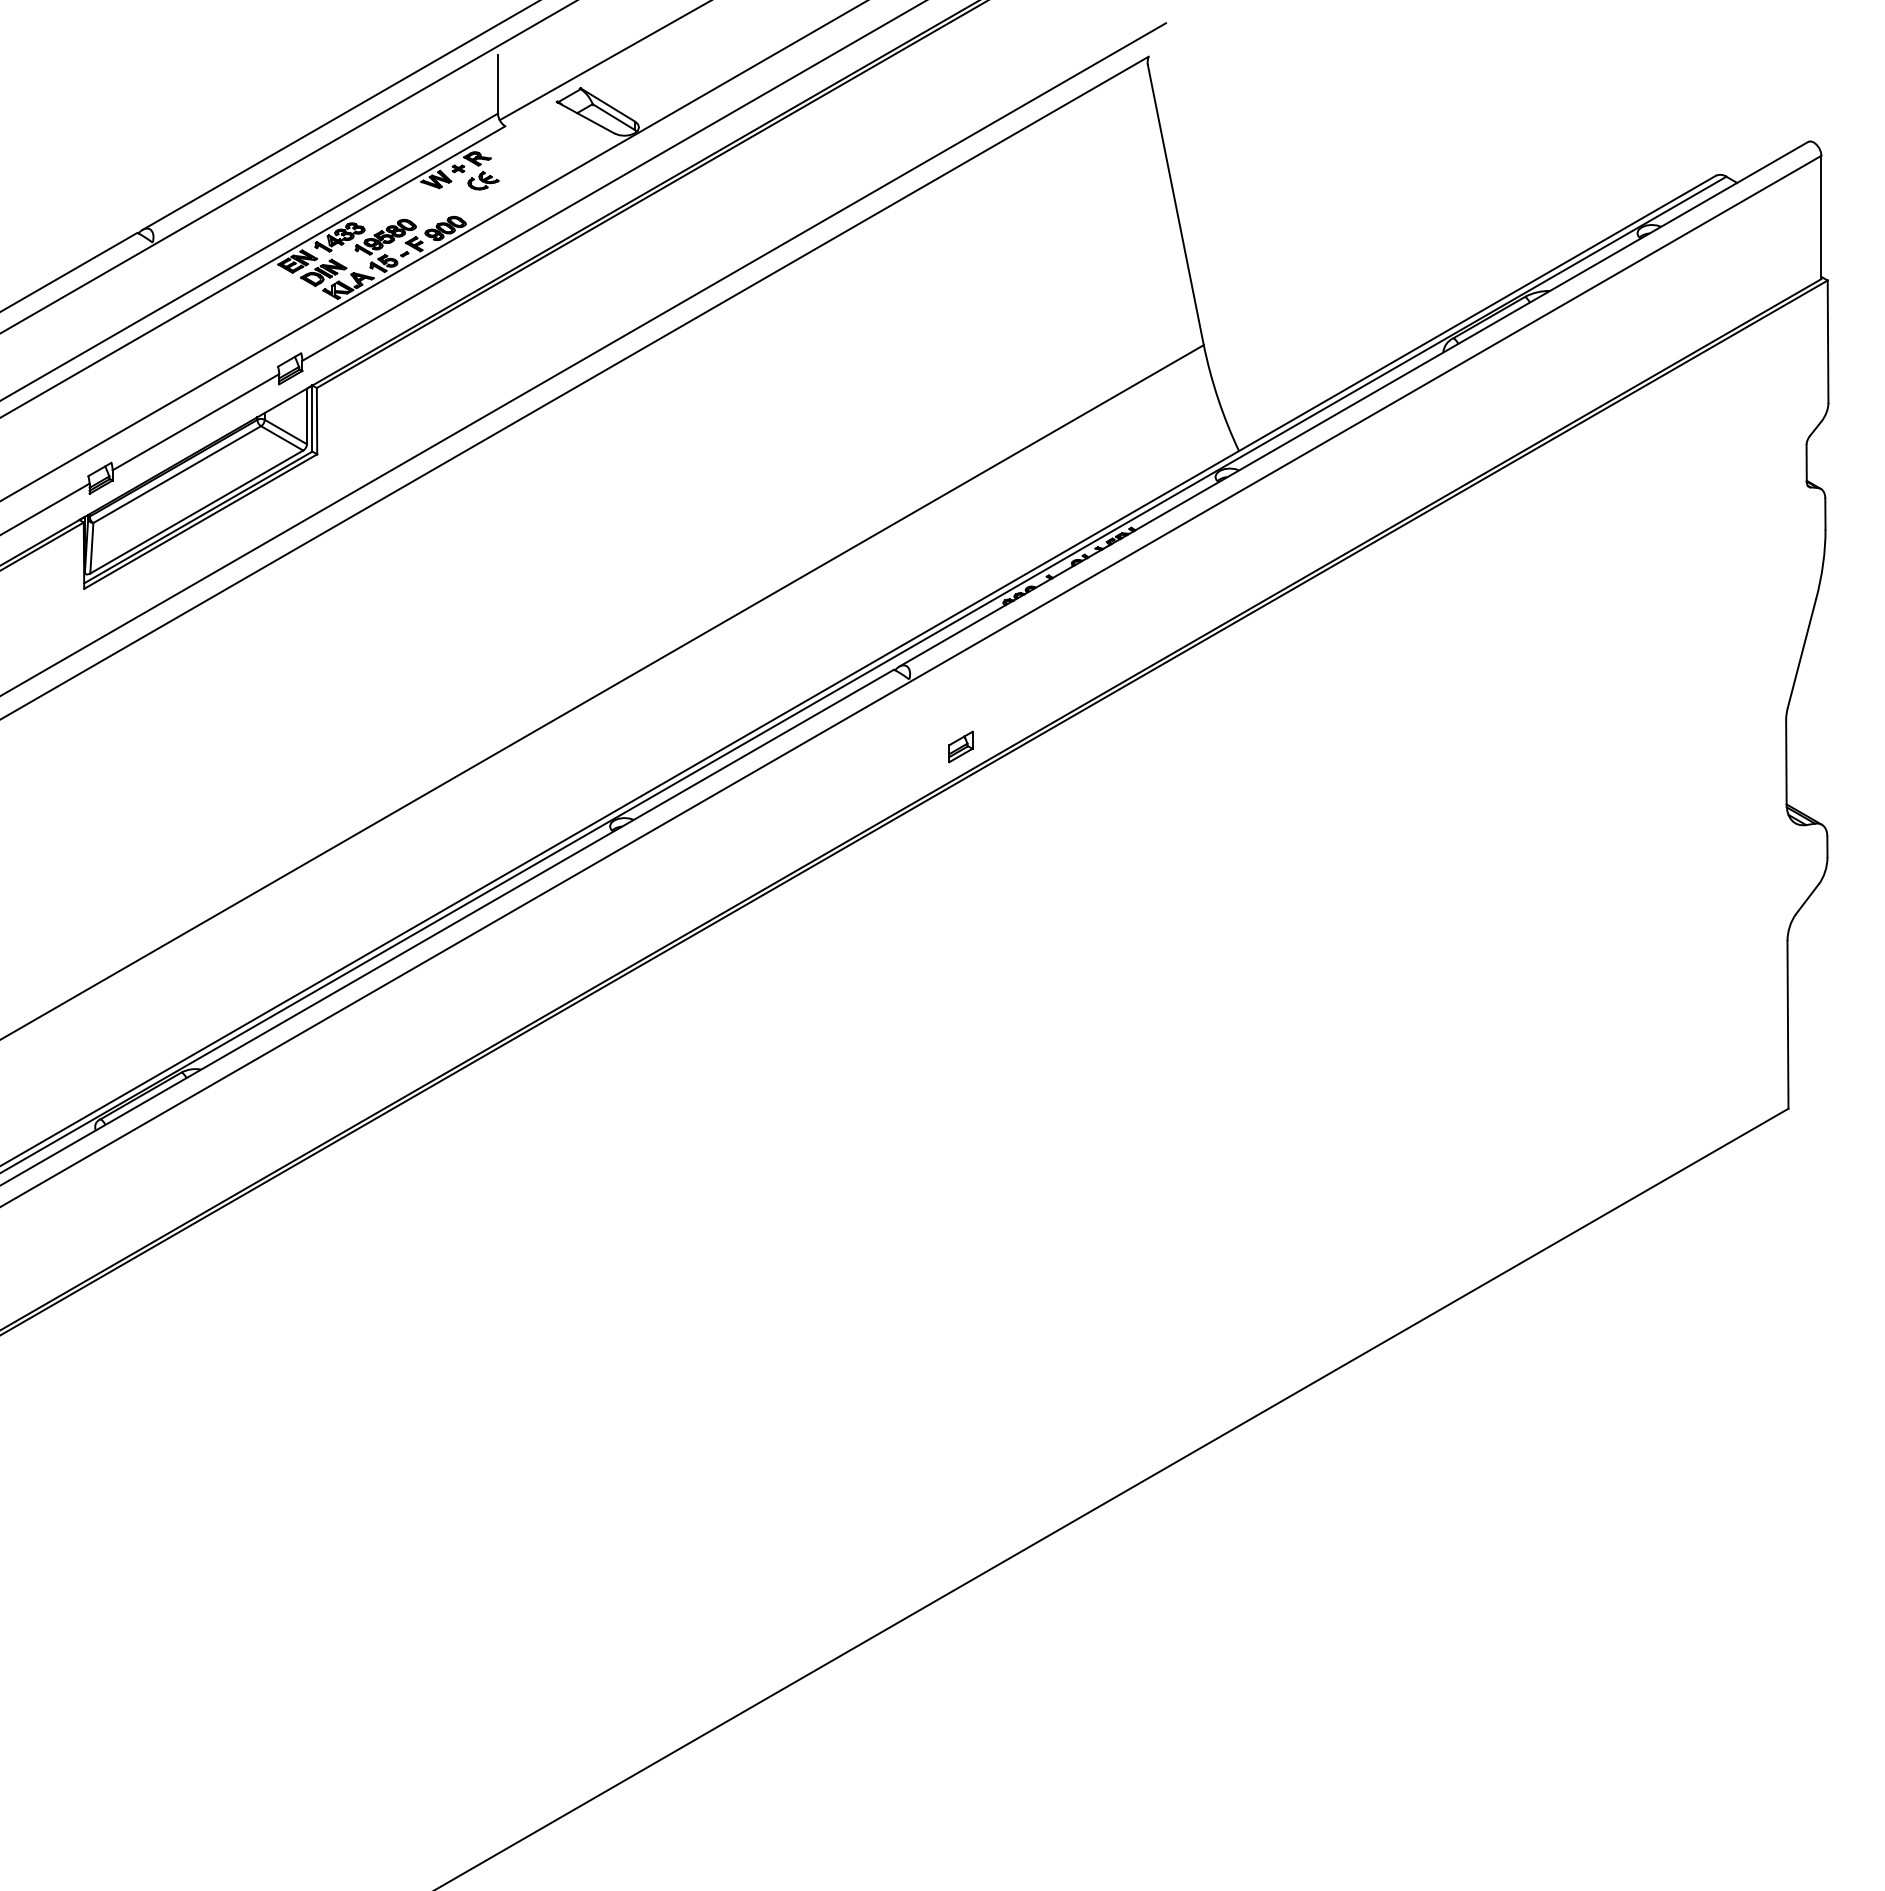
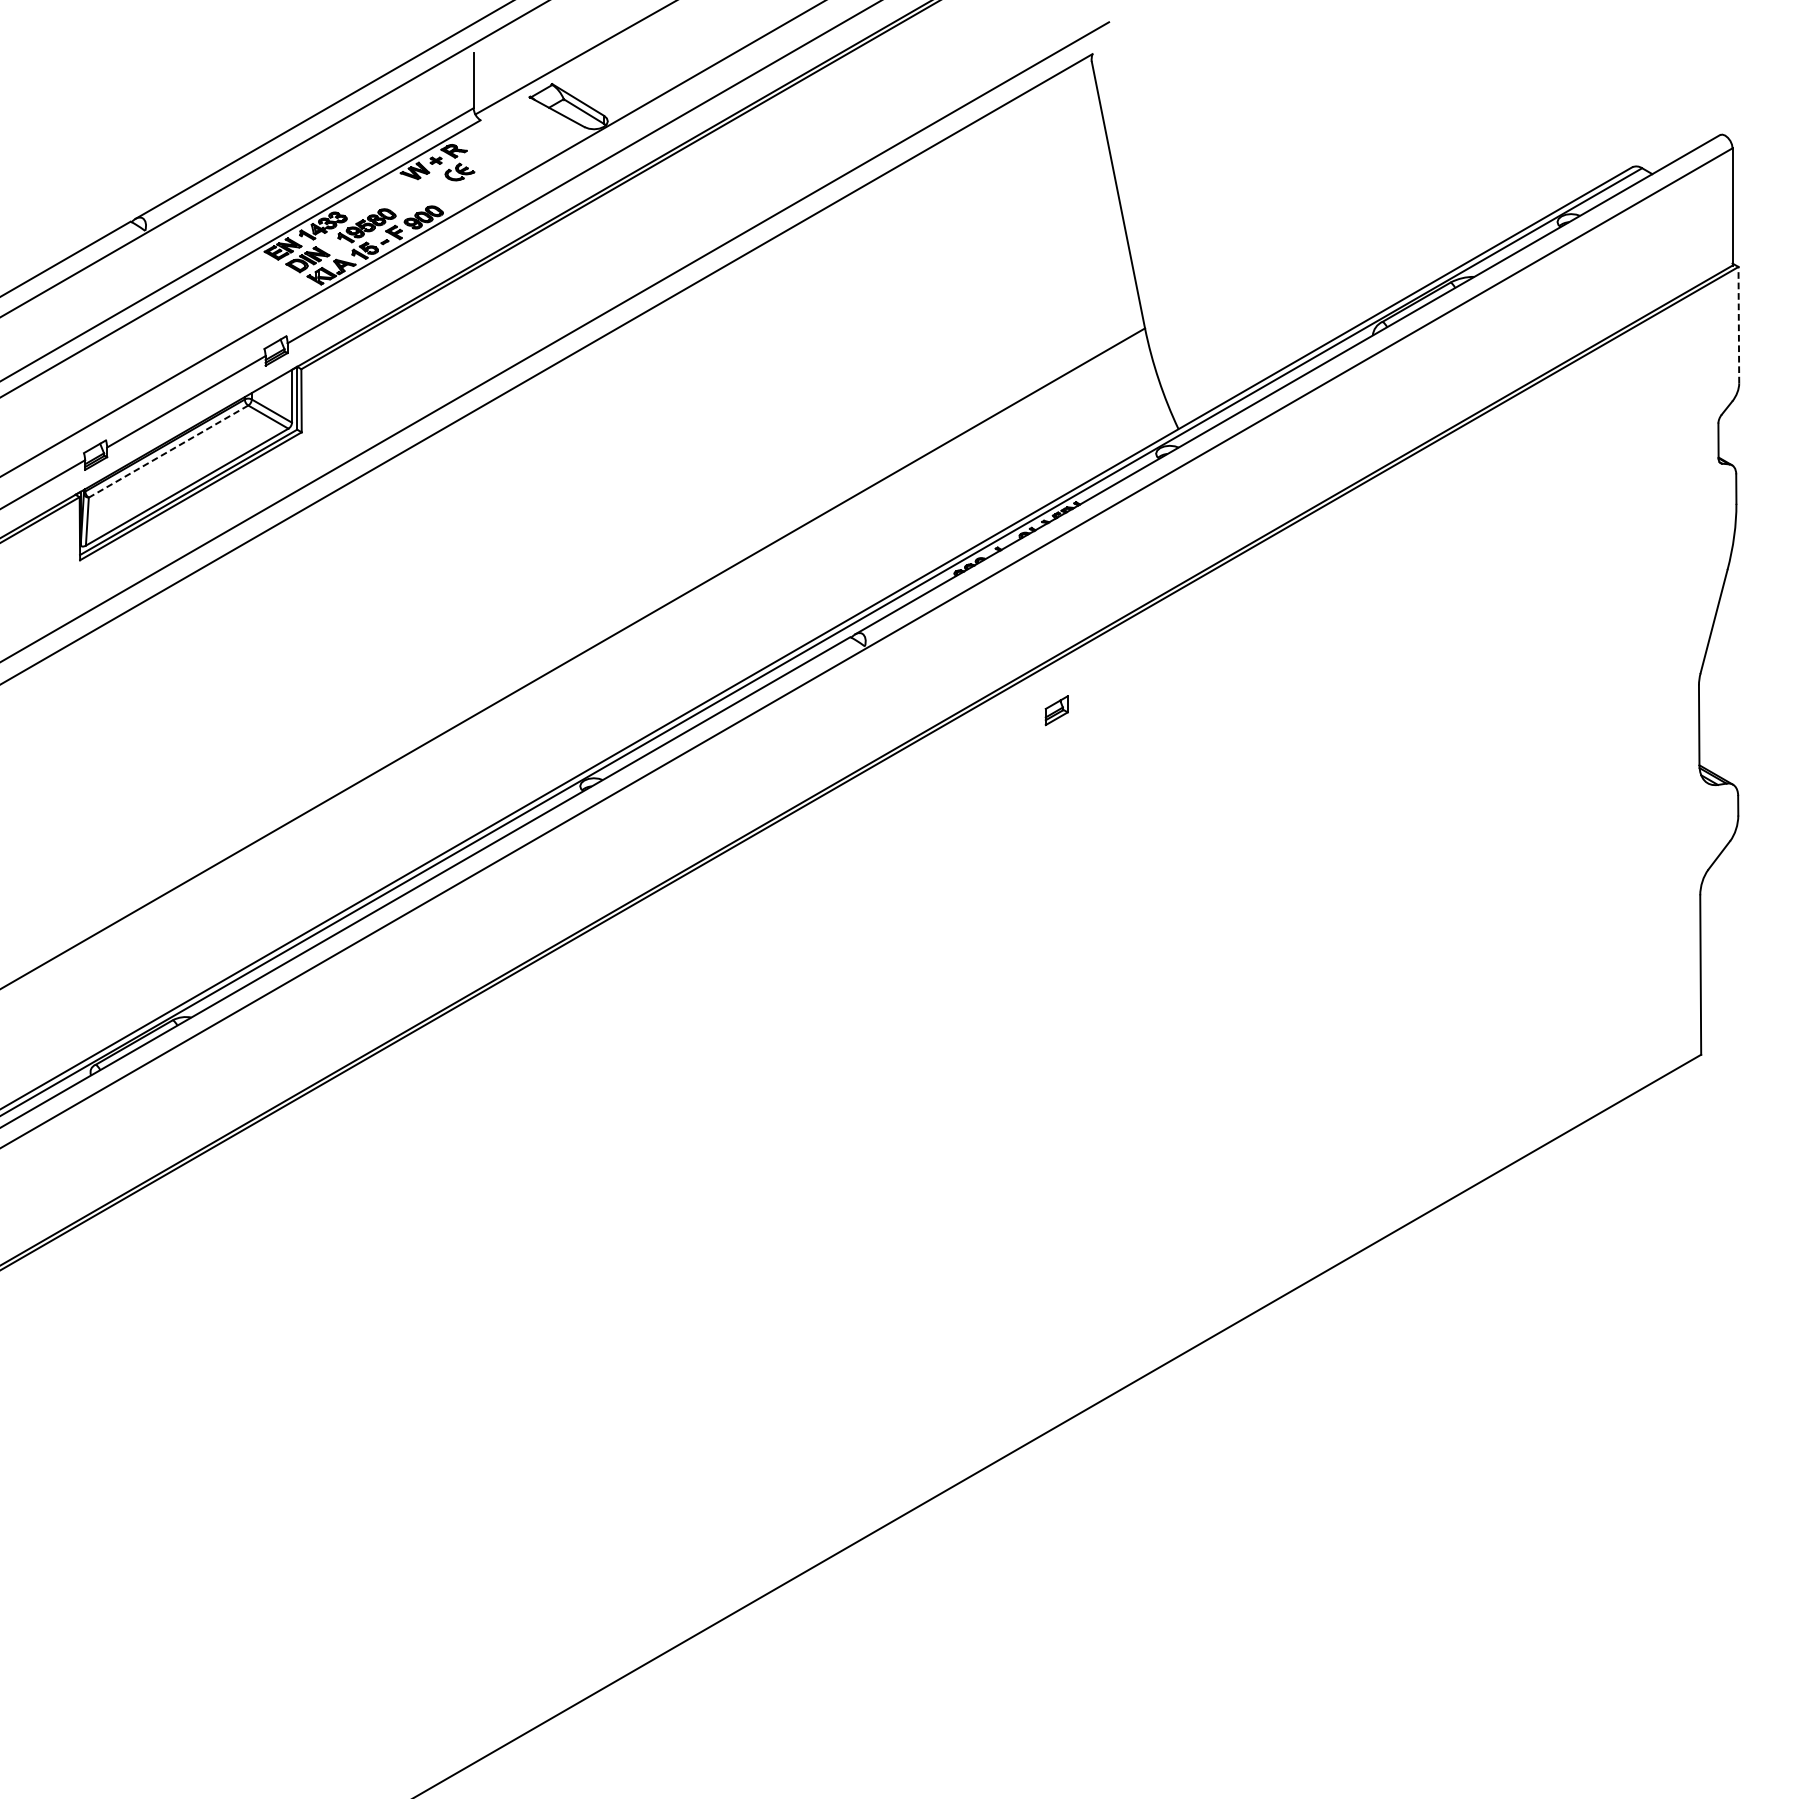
line: (1828, 341) -> (1739, 324), solid -> dashed
line: (177, 474) -> (168, 451), solid -> dashed
part: (960, 746) -> (1056, 710), moved

